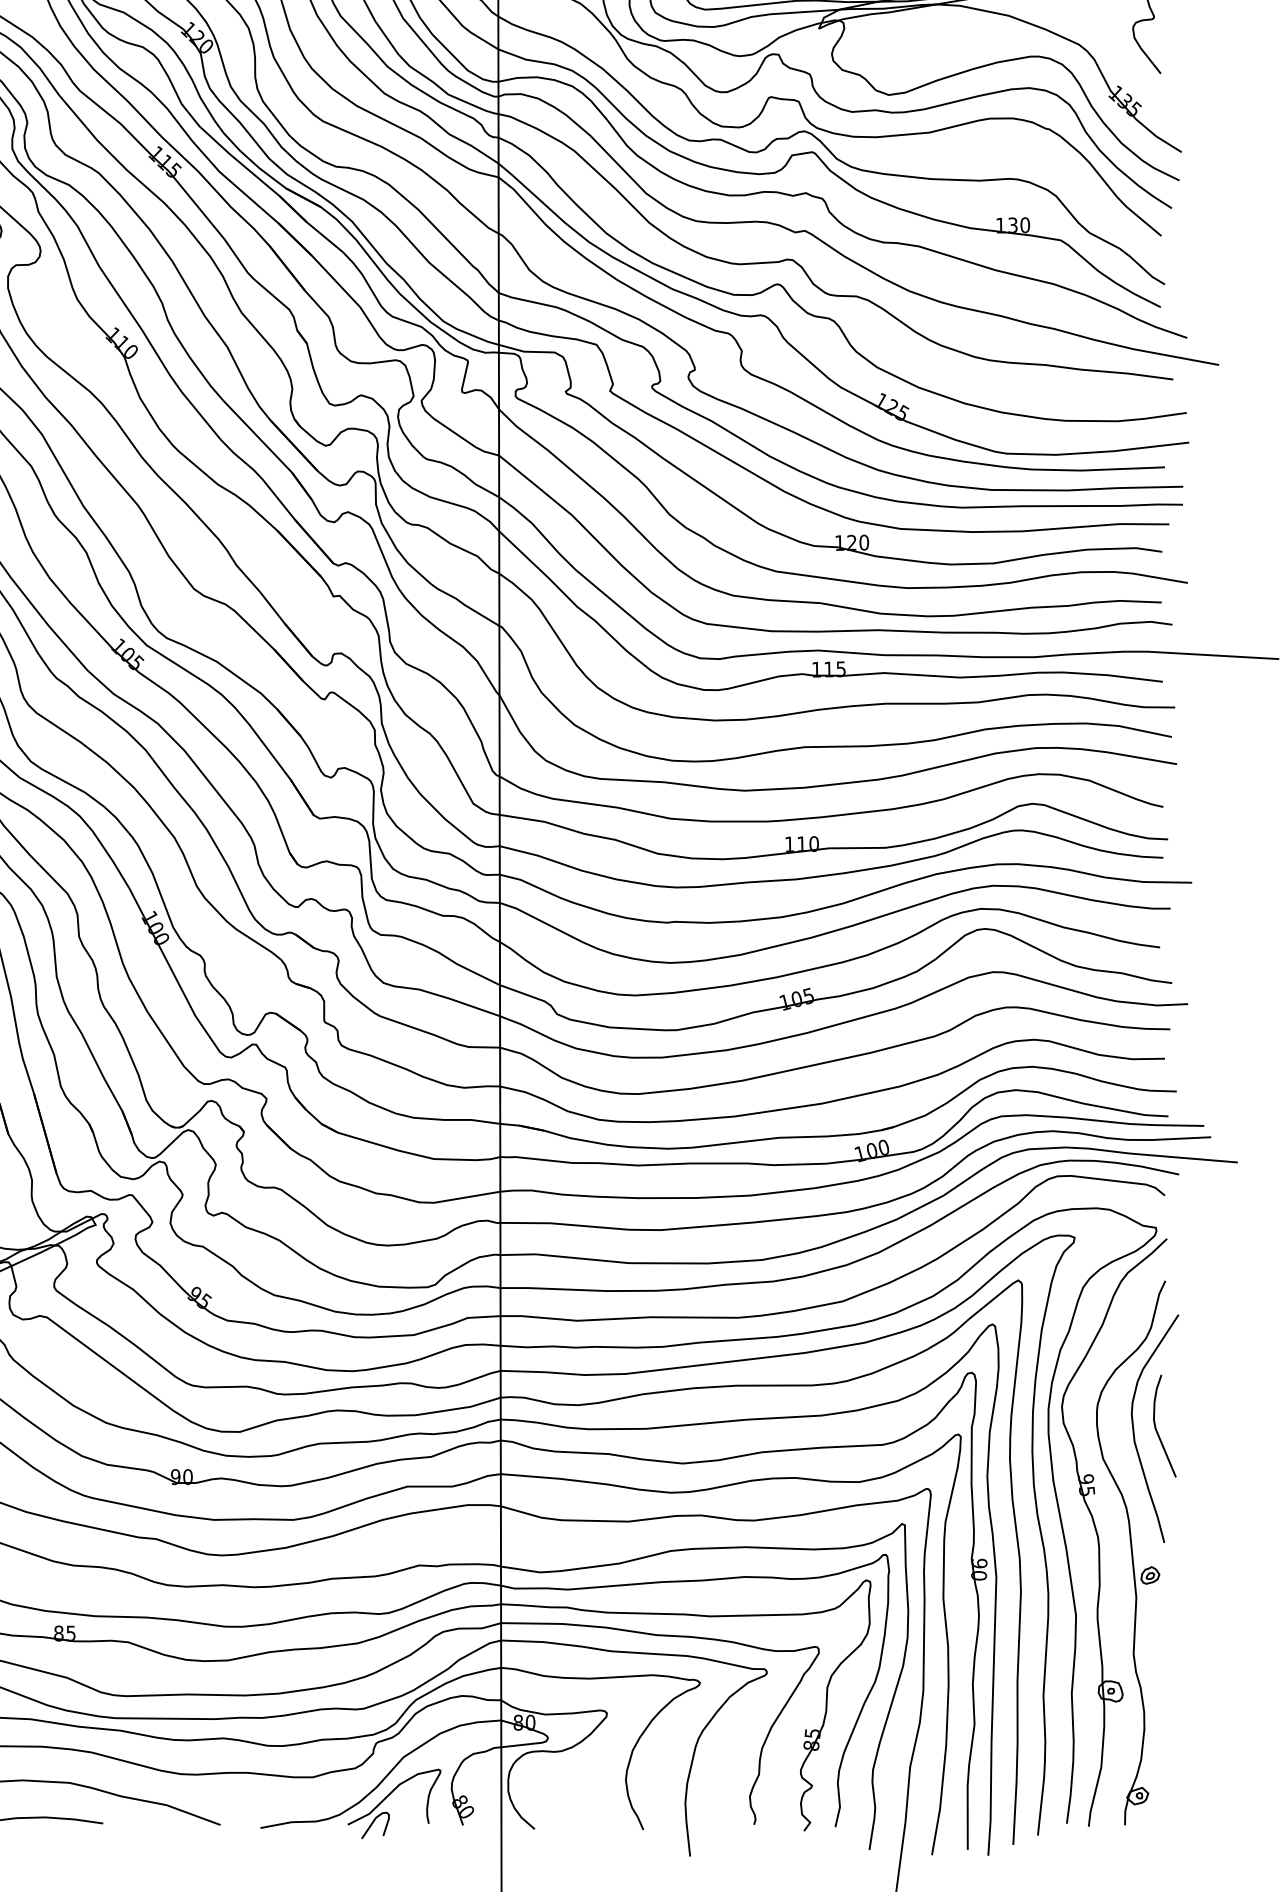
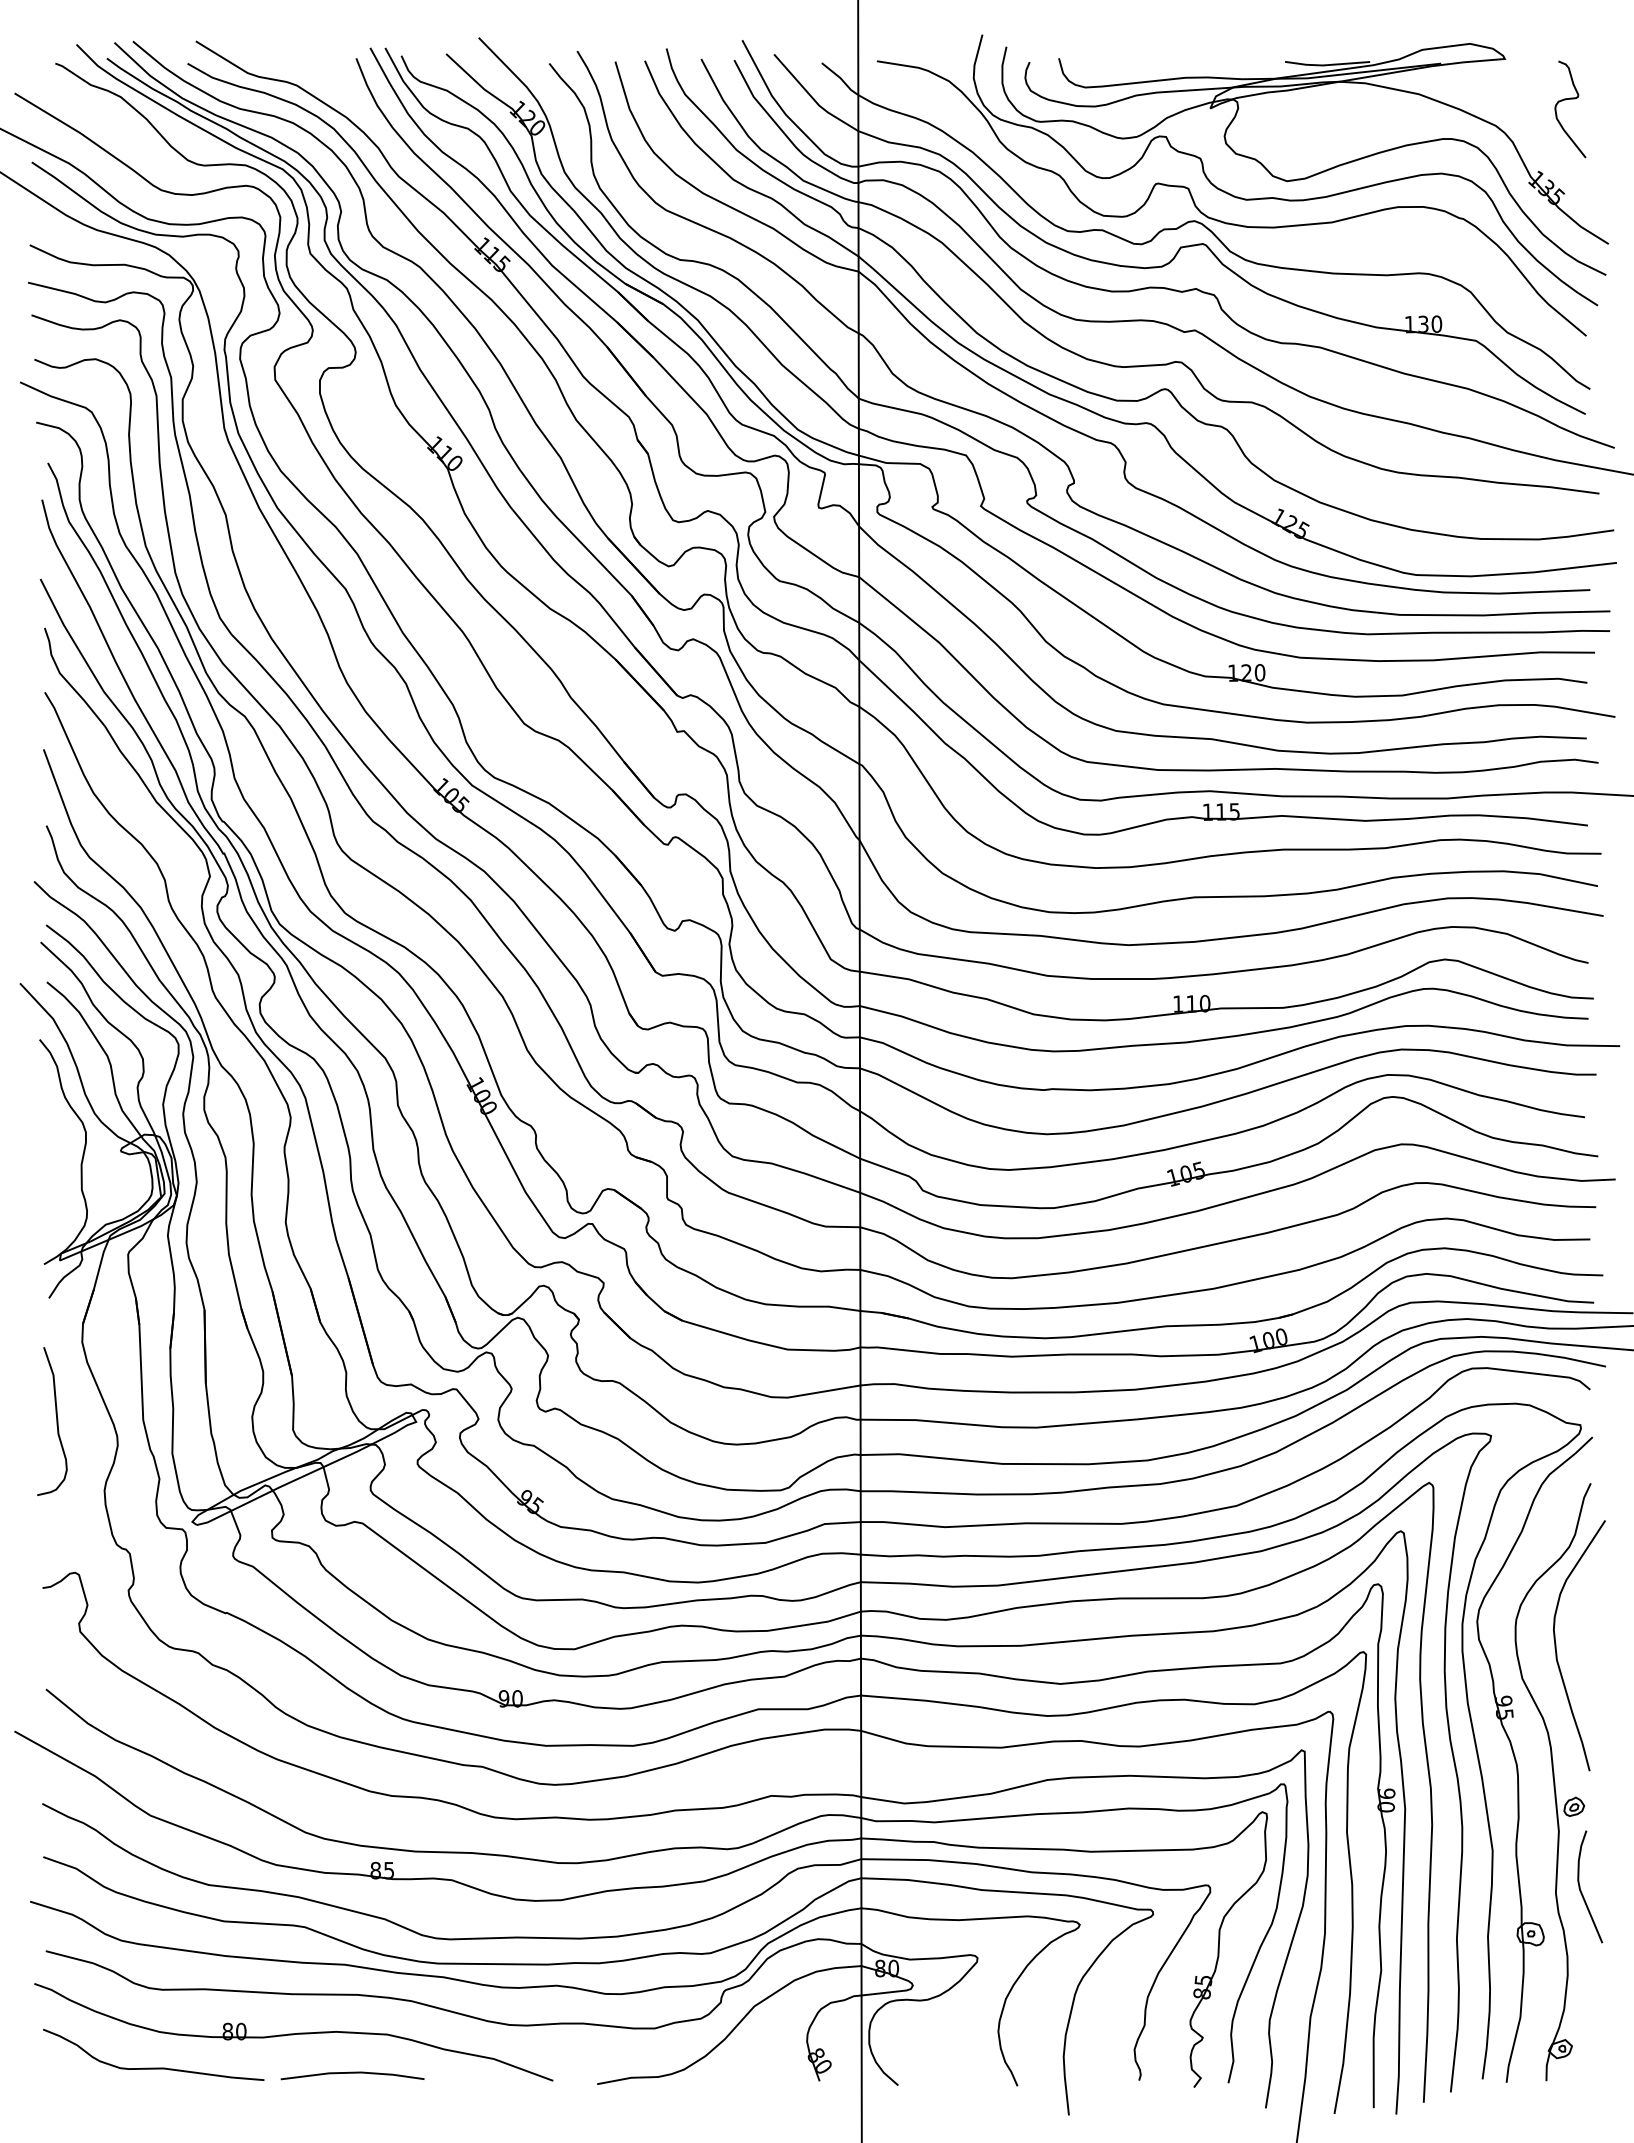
curve: (1156, 1429) -> (1581, 1890), moved
part: (387, 1797) -> (736, 2050), removed

